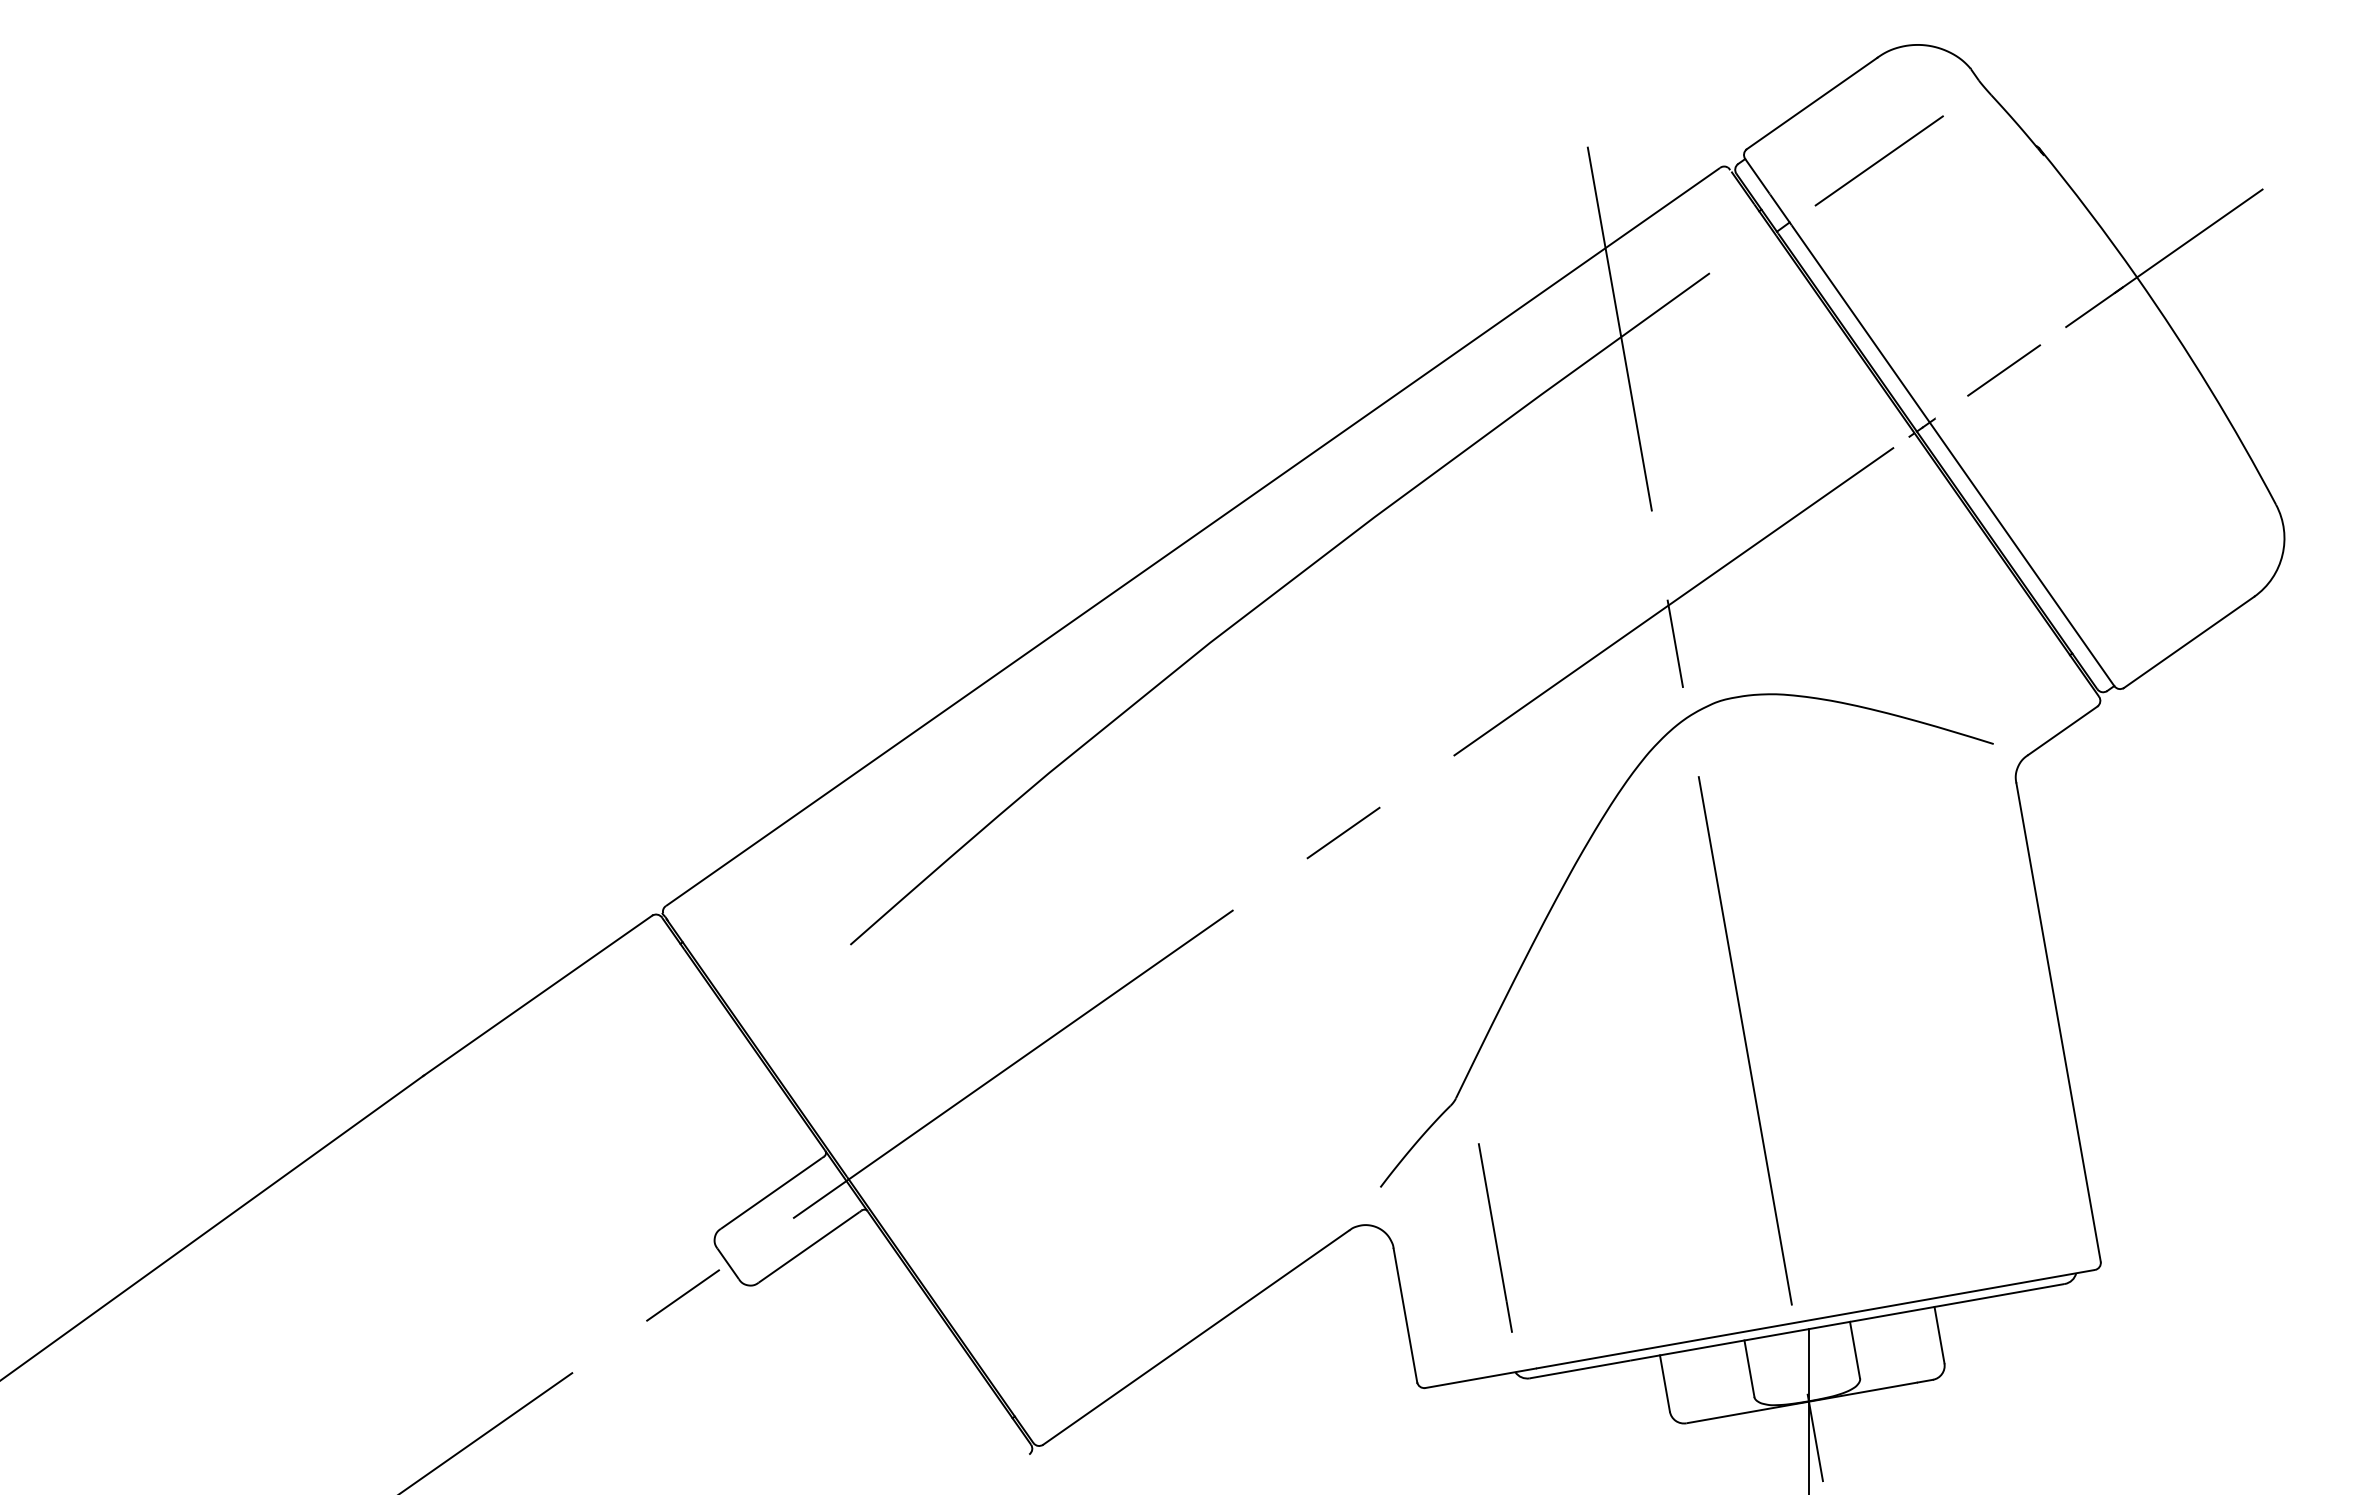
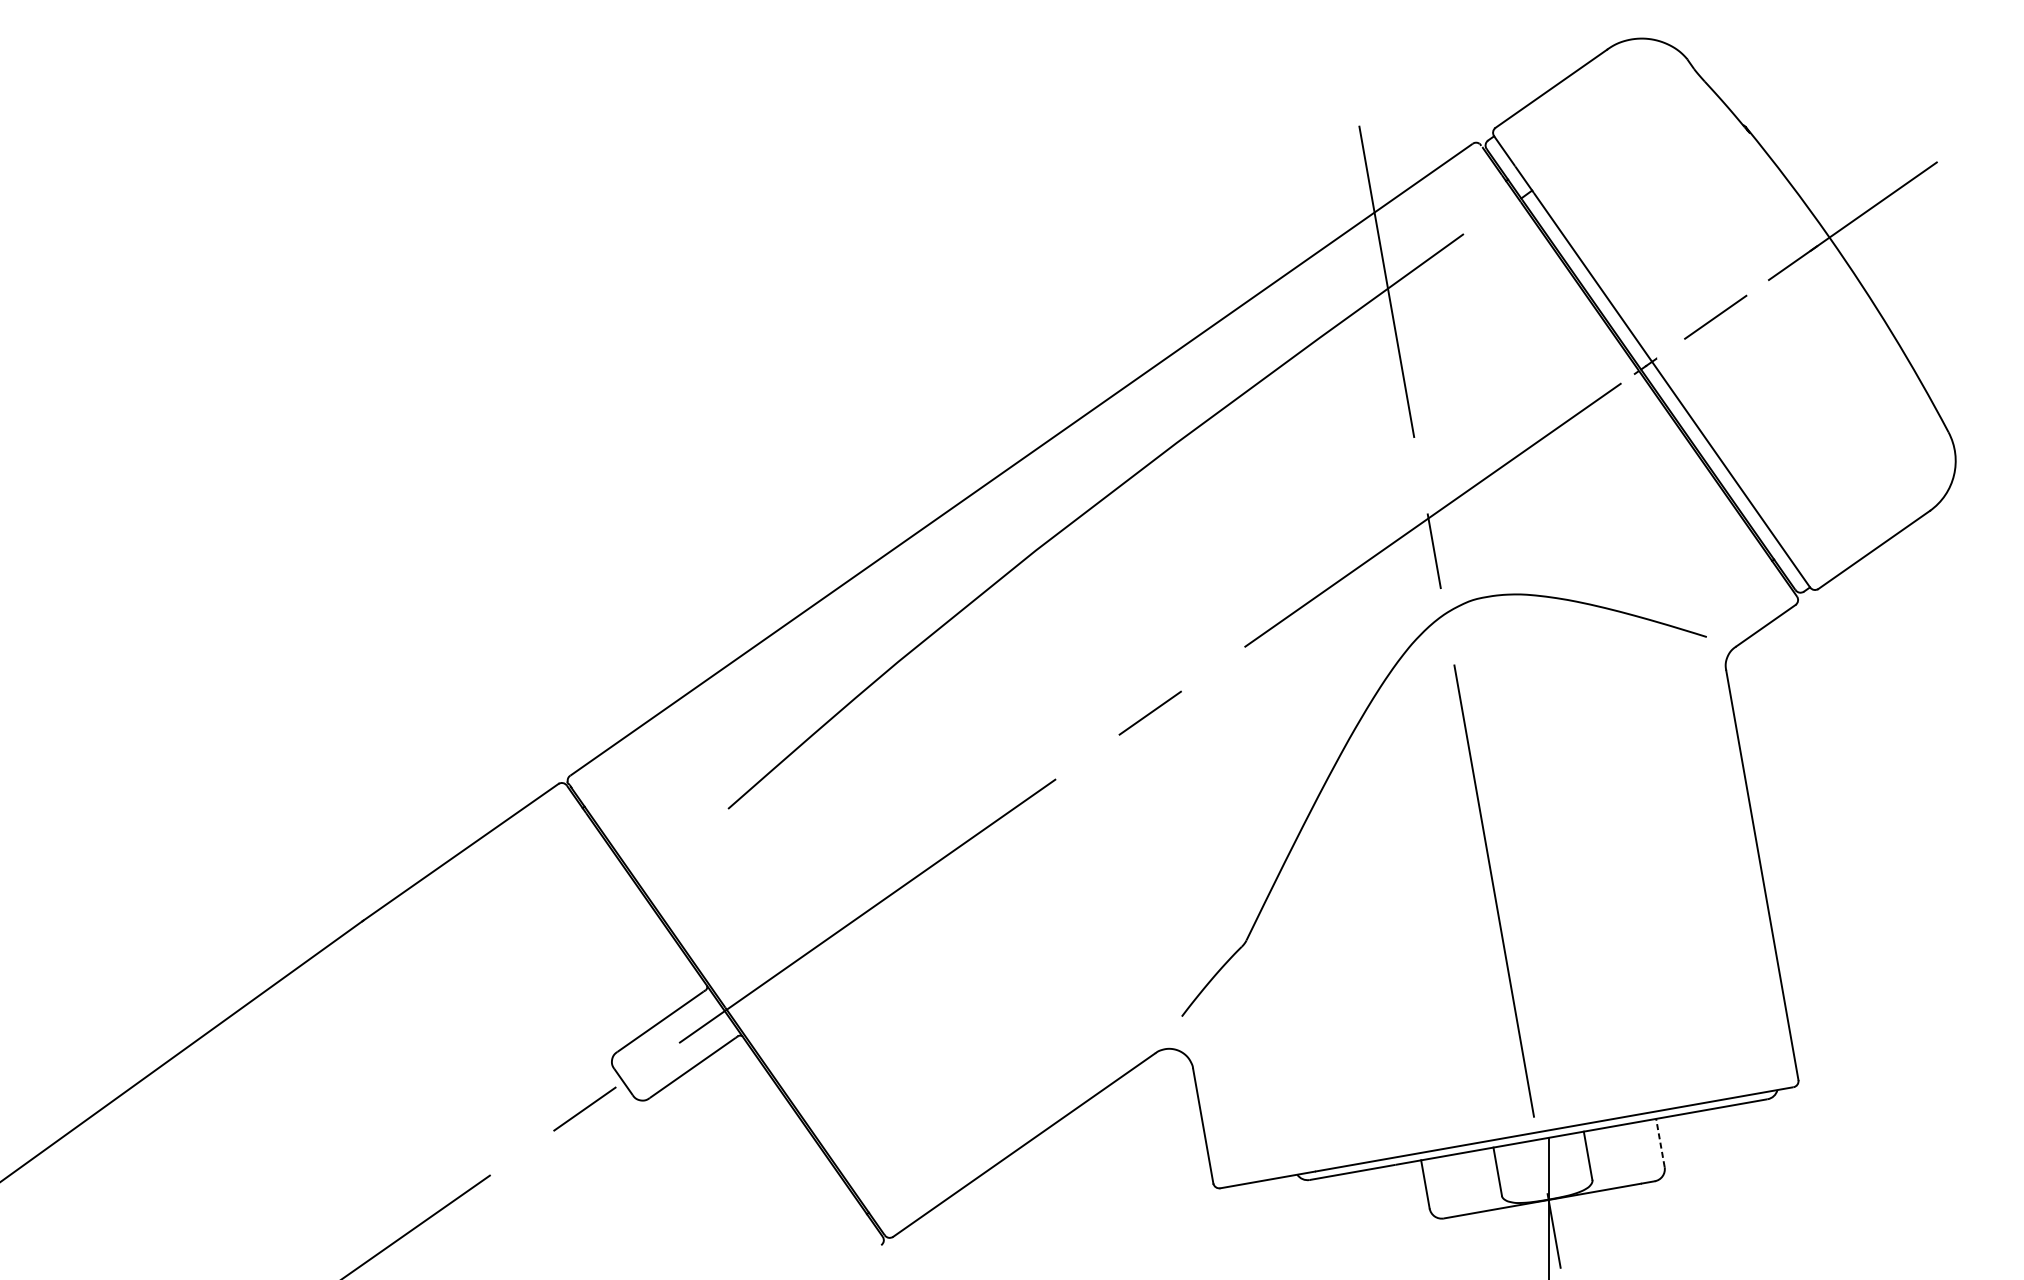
line: (1878, 160) -> (1608, 137), removed
line: (1495, 1237) -> (1280, 1059), removed
line: (1939, 1335) -> (1660, 1143), solid -> dashed

